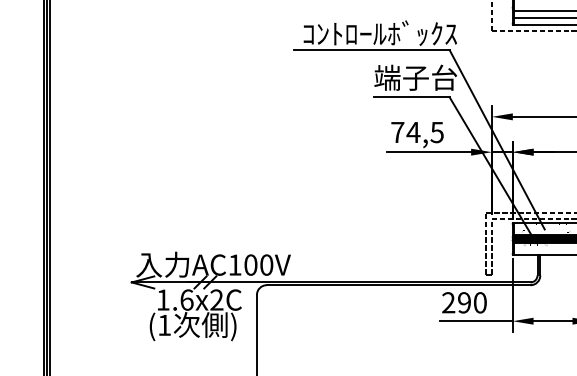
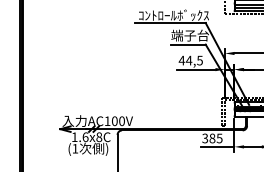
text: (396, 132) -> (181, 60), 74,5 -> 44,5
text: (217, 300) -> (99, 137), 1.6x2C -> 1.6x8C
text: (464, 302) -> (212, 138), 290 -> 385

